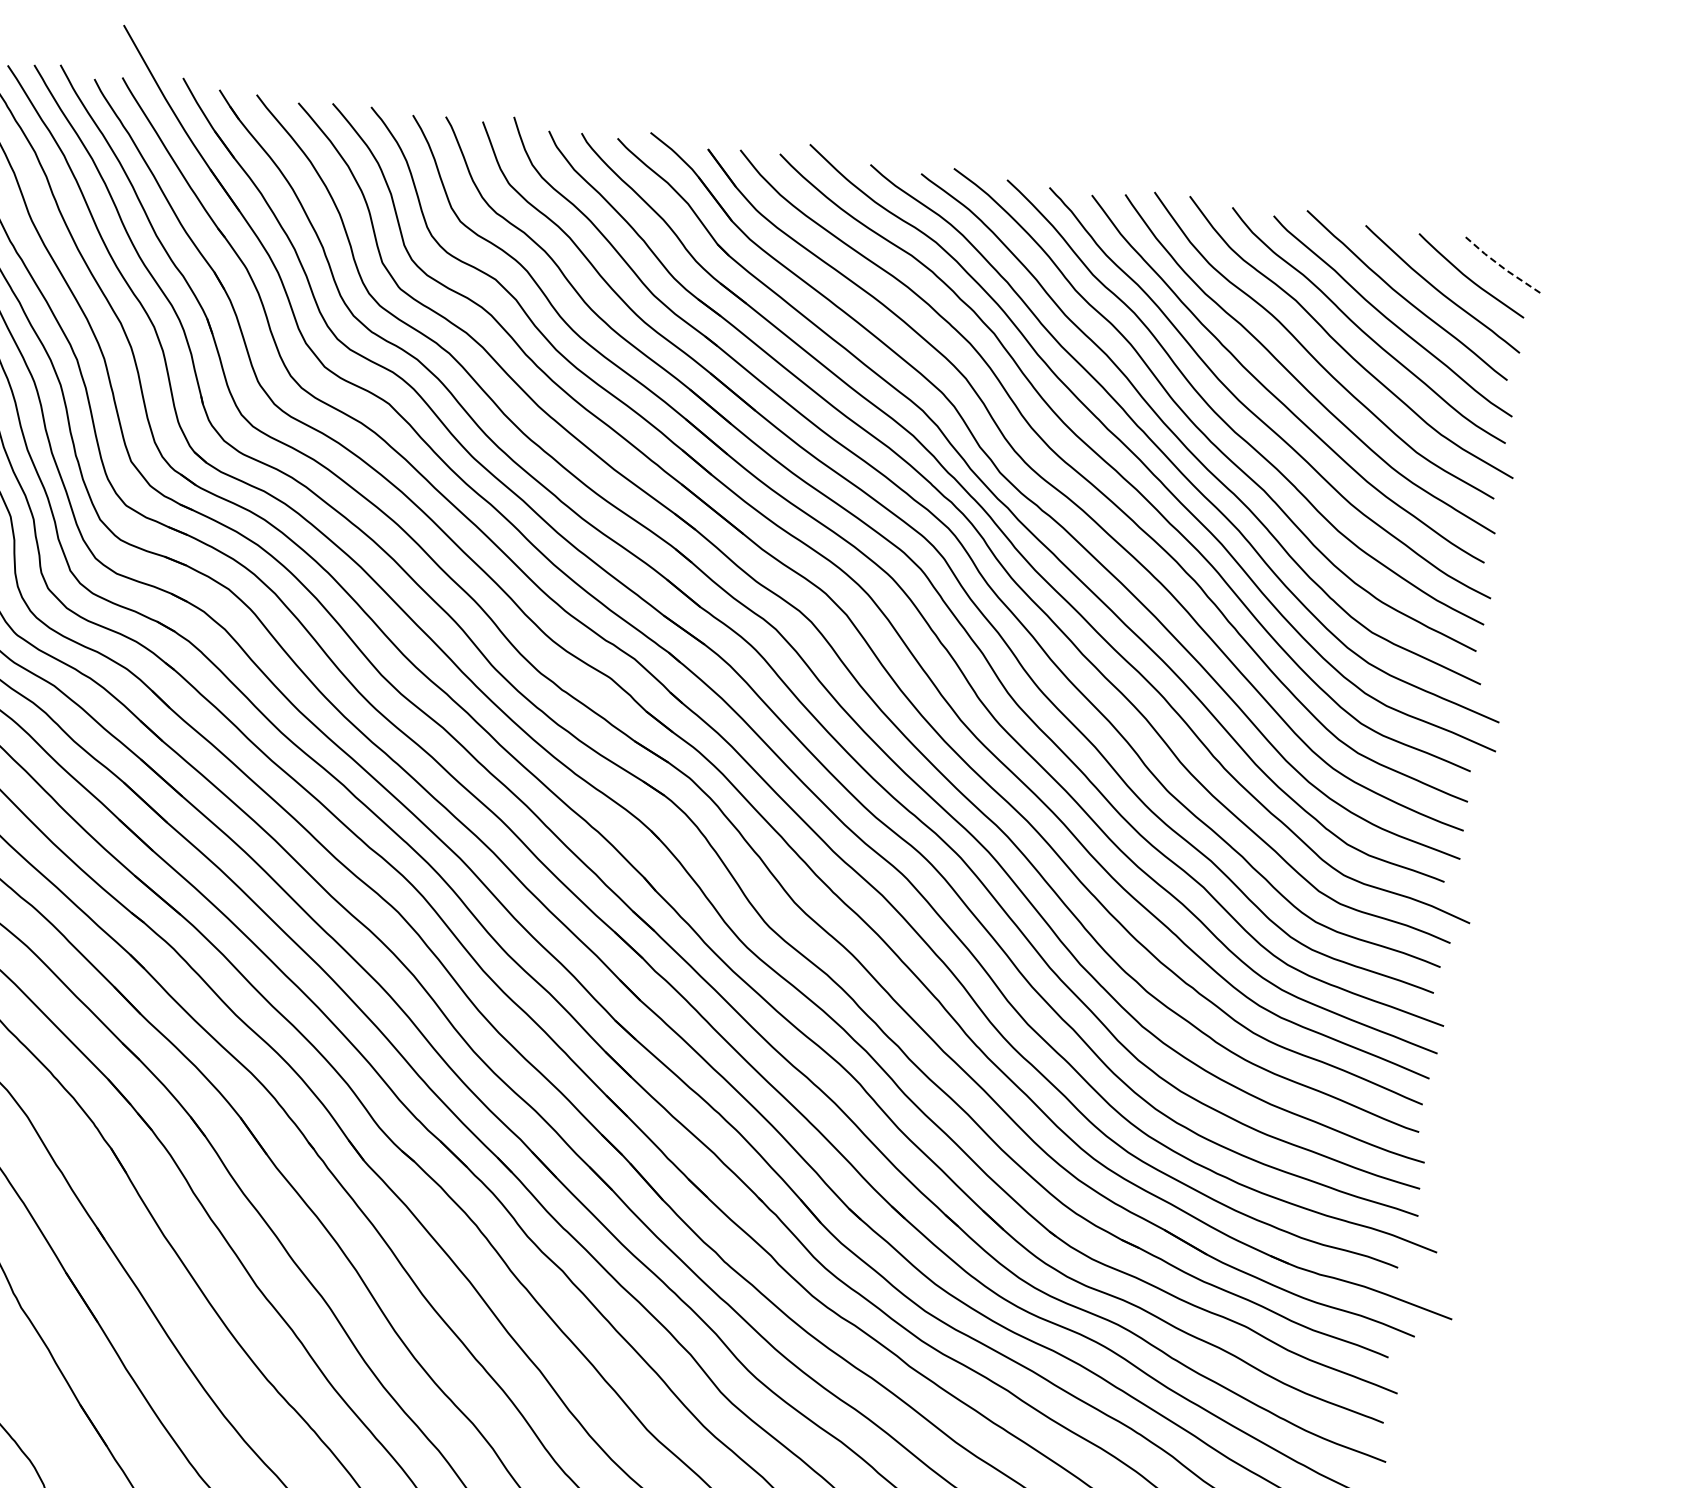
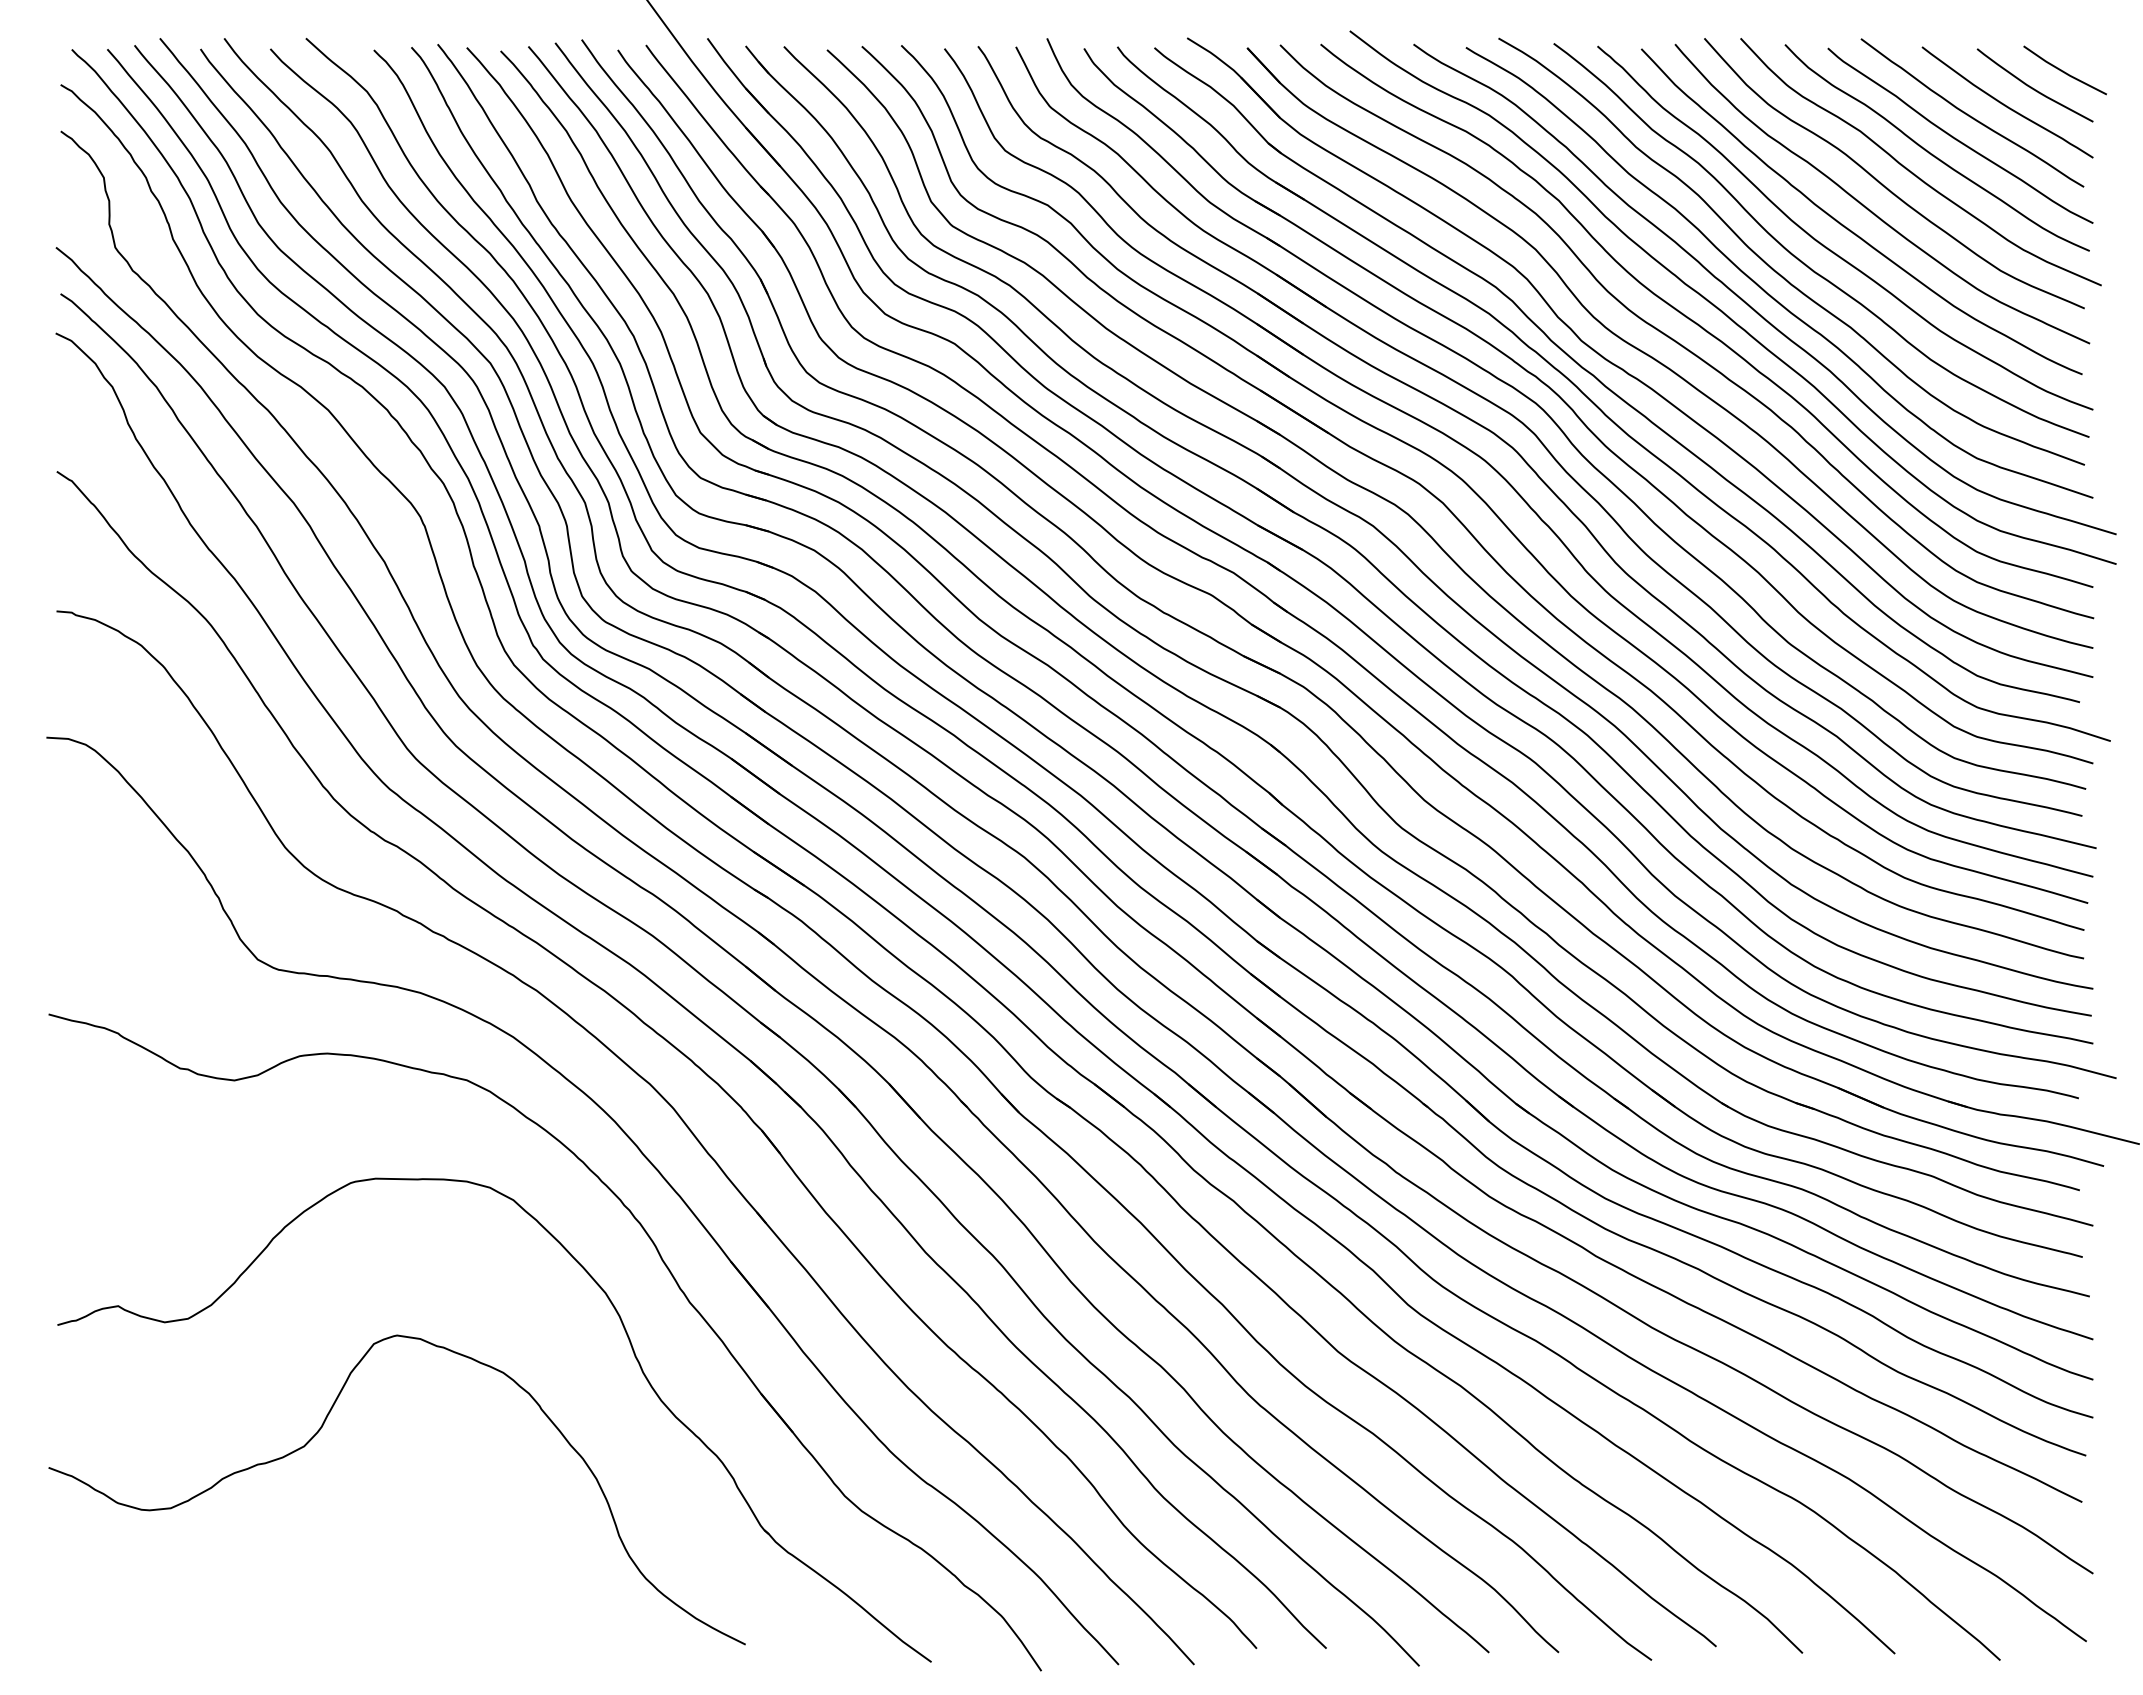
line: (1501, 266) -> (2064, 72), dashed -> solid

